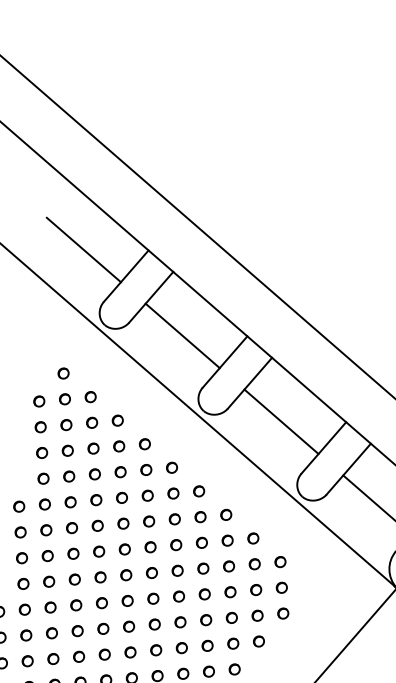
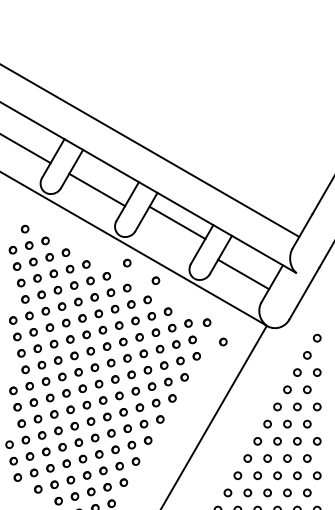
line: (281, 421) -> (177, 222), moved
part: (206, 453) -> (127, 262), added
part: (243, 488) -> (155, 280), added
part: (307, 565) -> (206, 322), added
part: (327, 599) -> (223, 341), added

